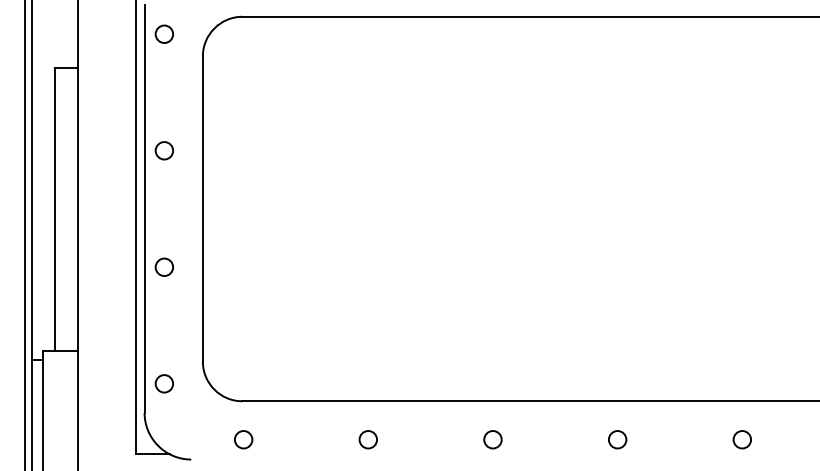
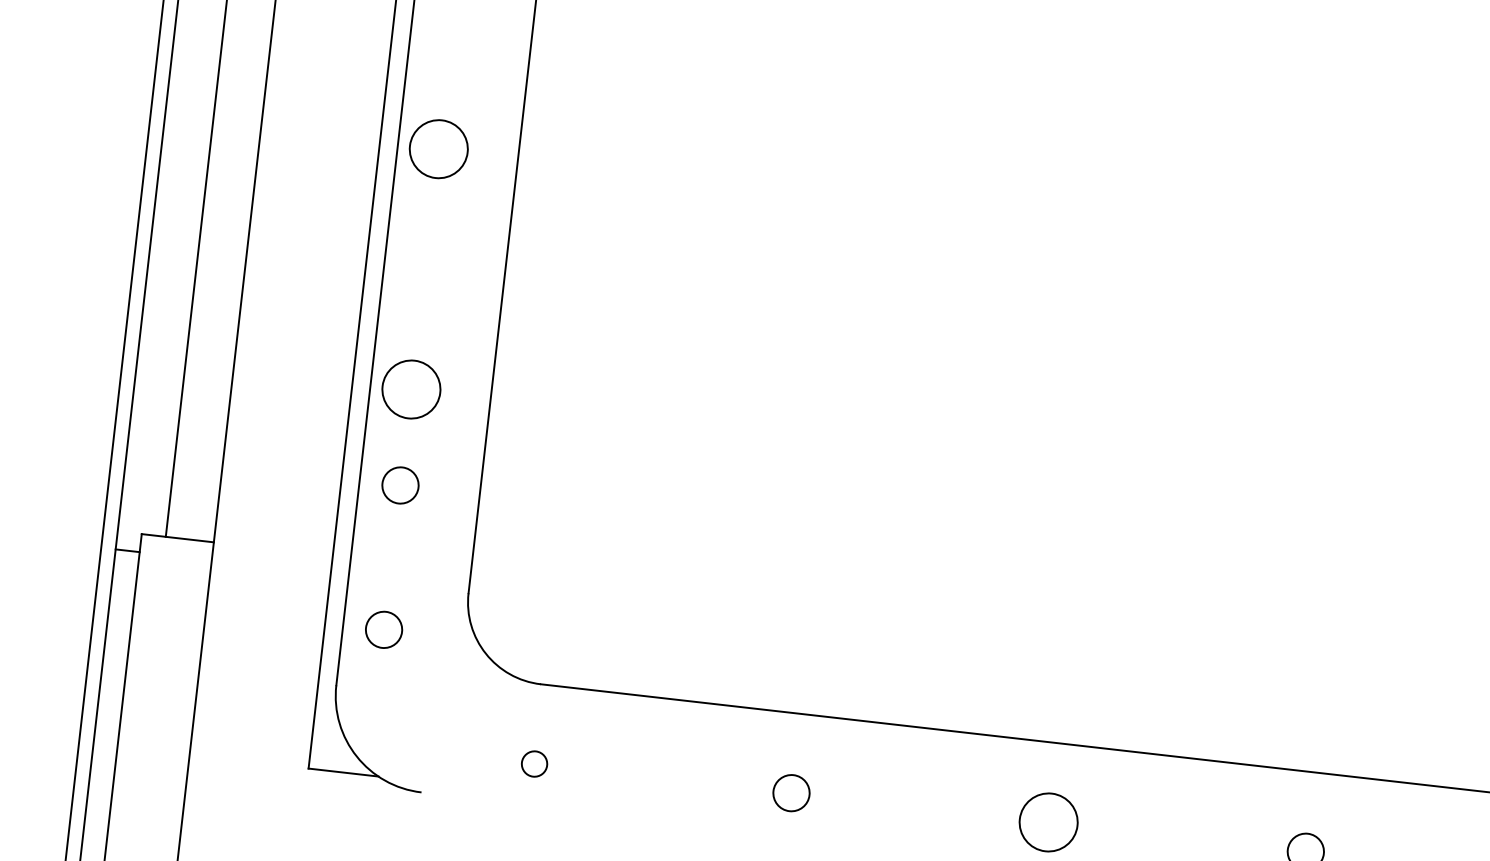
circle: (164, 150) -> (439, 148), size x1.6
circle: (164, 267) -> (411, 389), size x1.6
circle: (163, 313) -> (398, 484), added
circle: (243, 439) -> (534, 763), size x0.7
circle: (492, 439) -> (1047, 821), size x1.6

